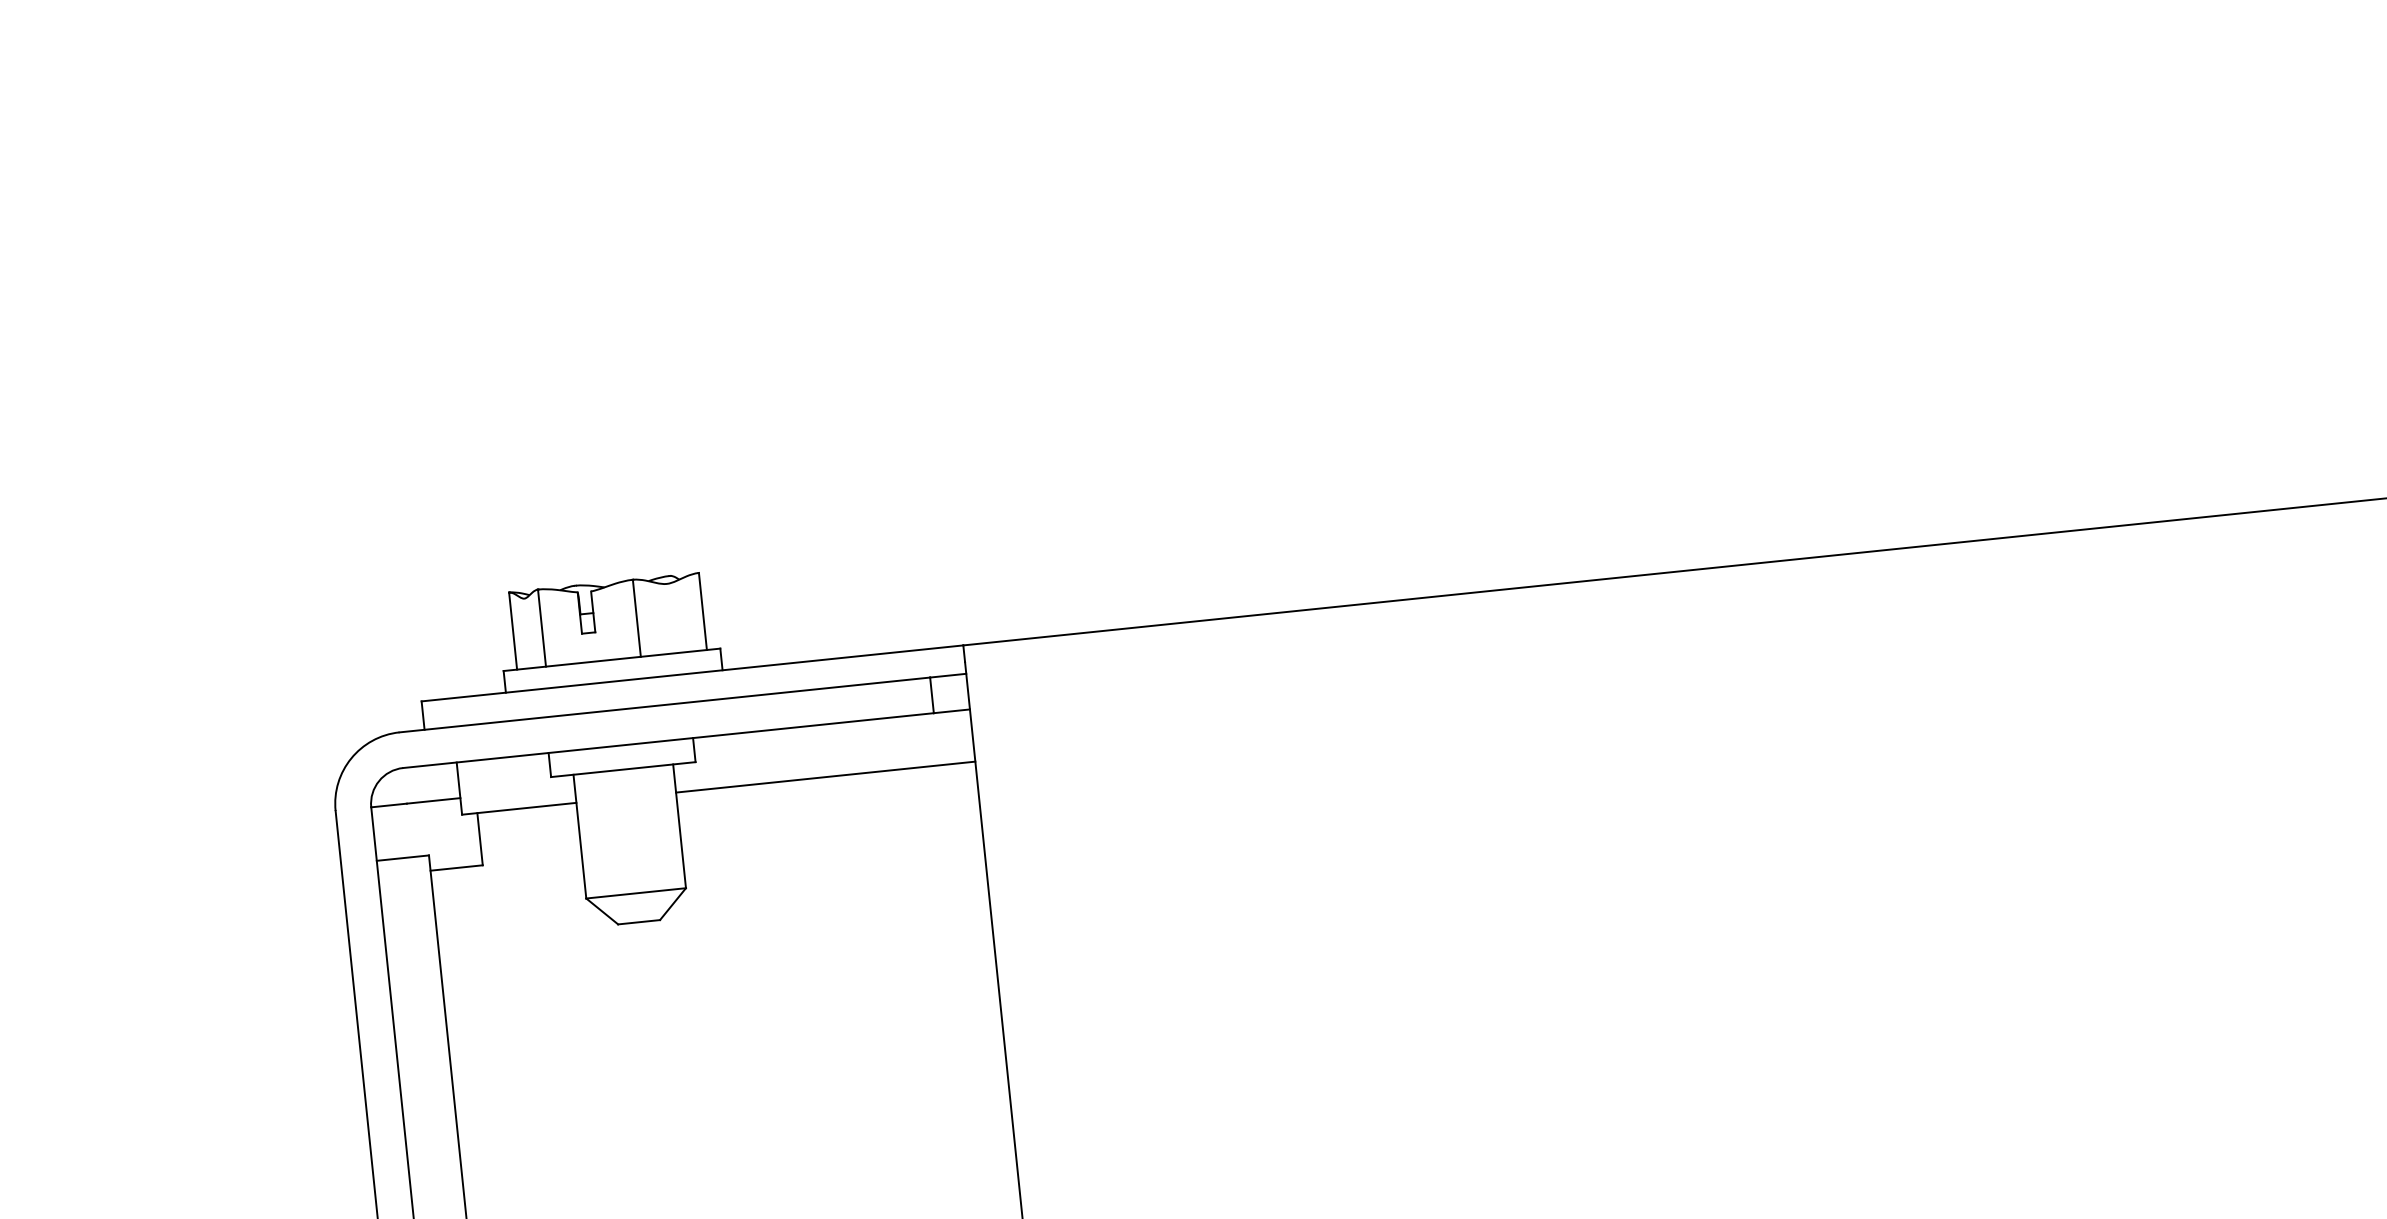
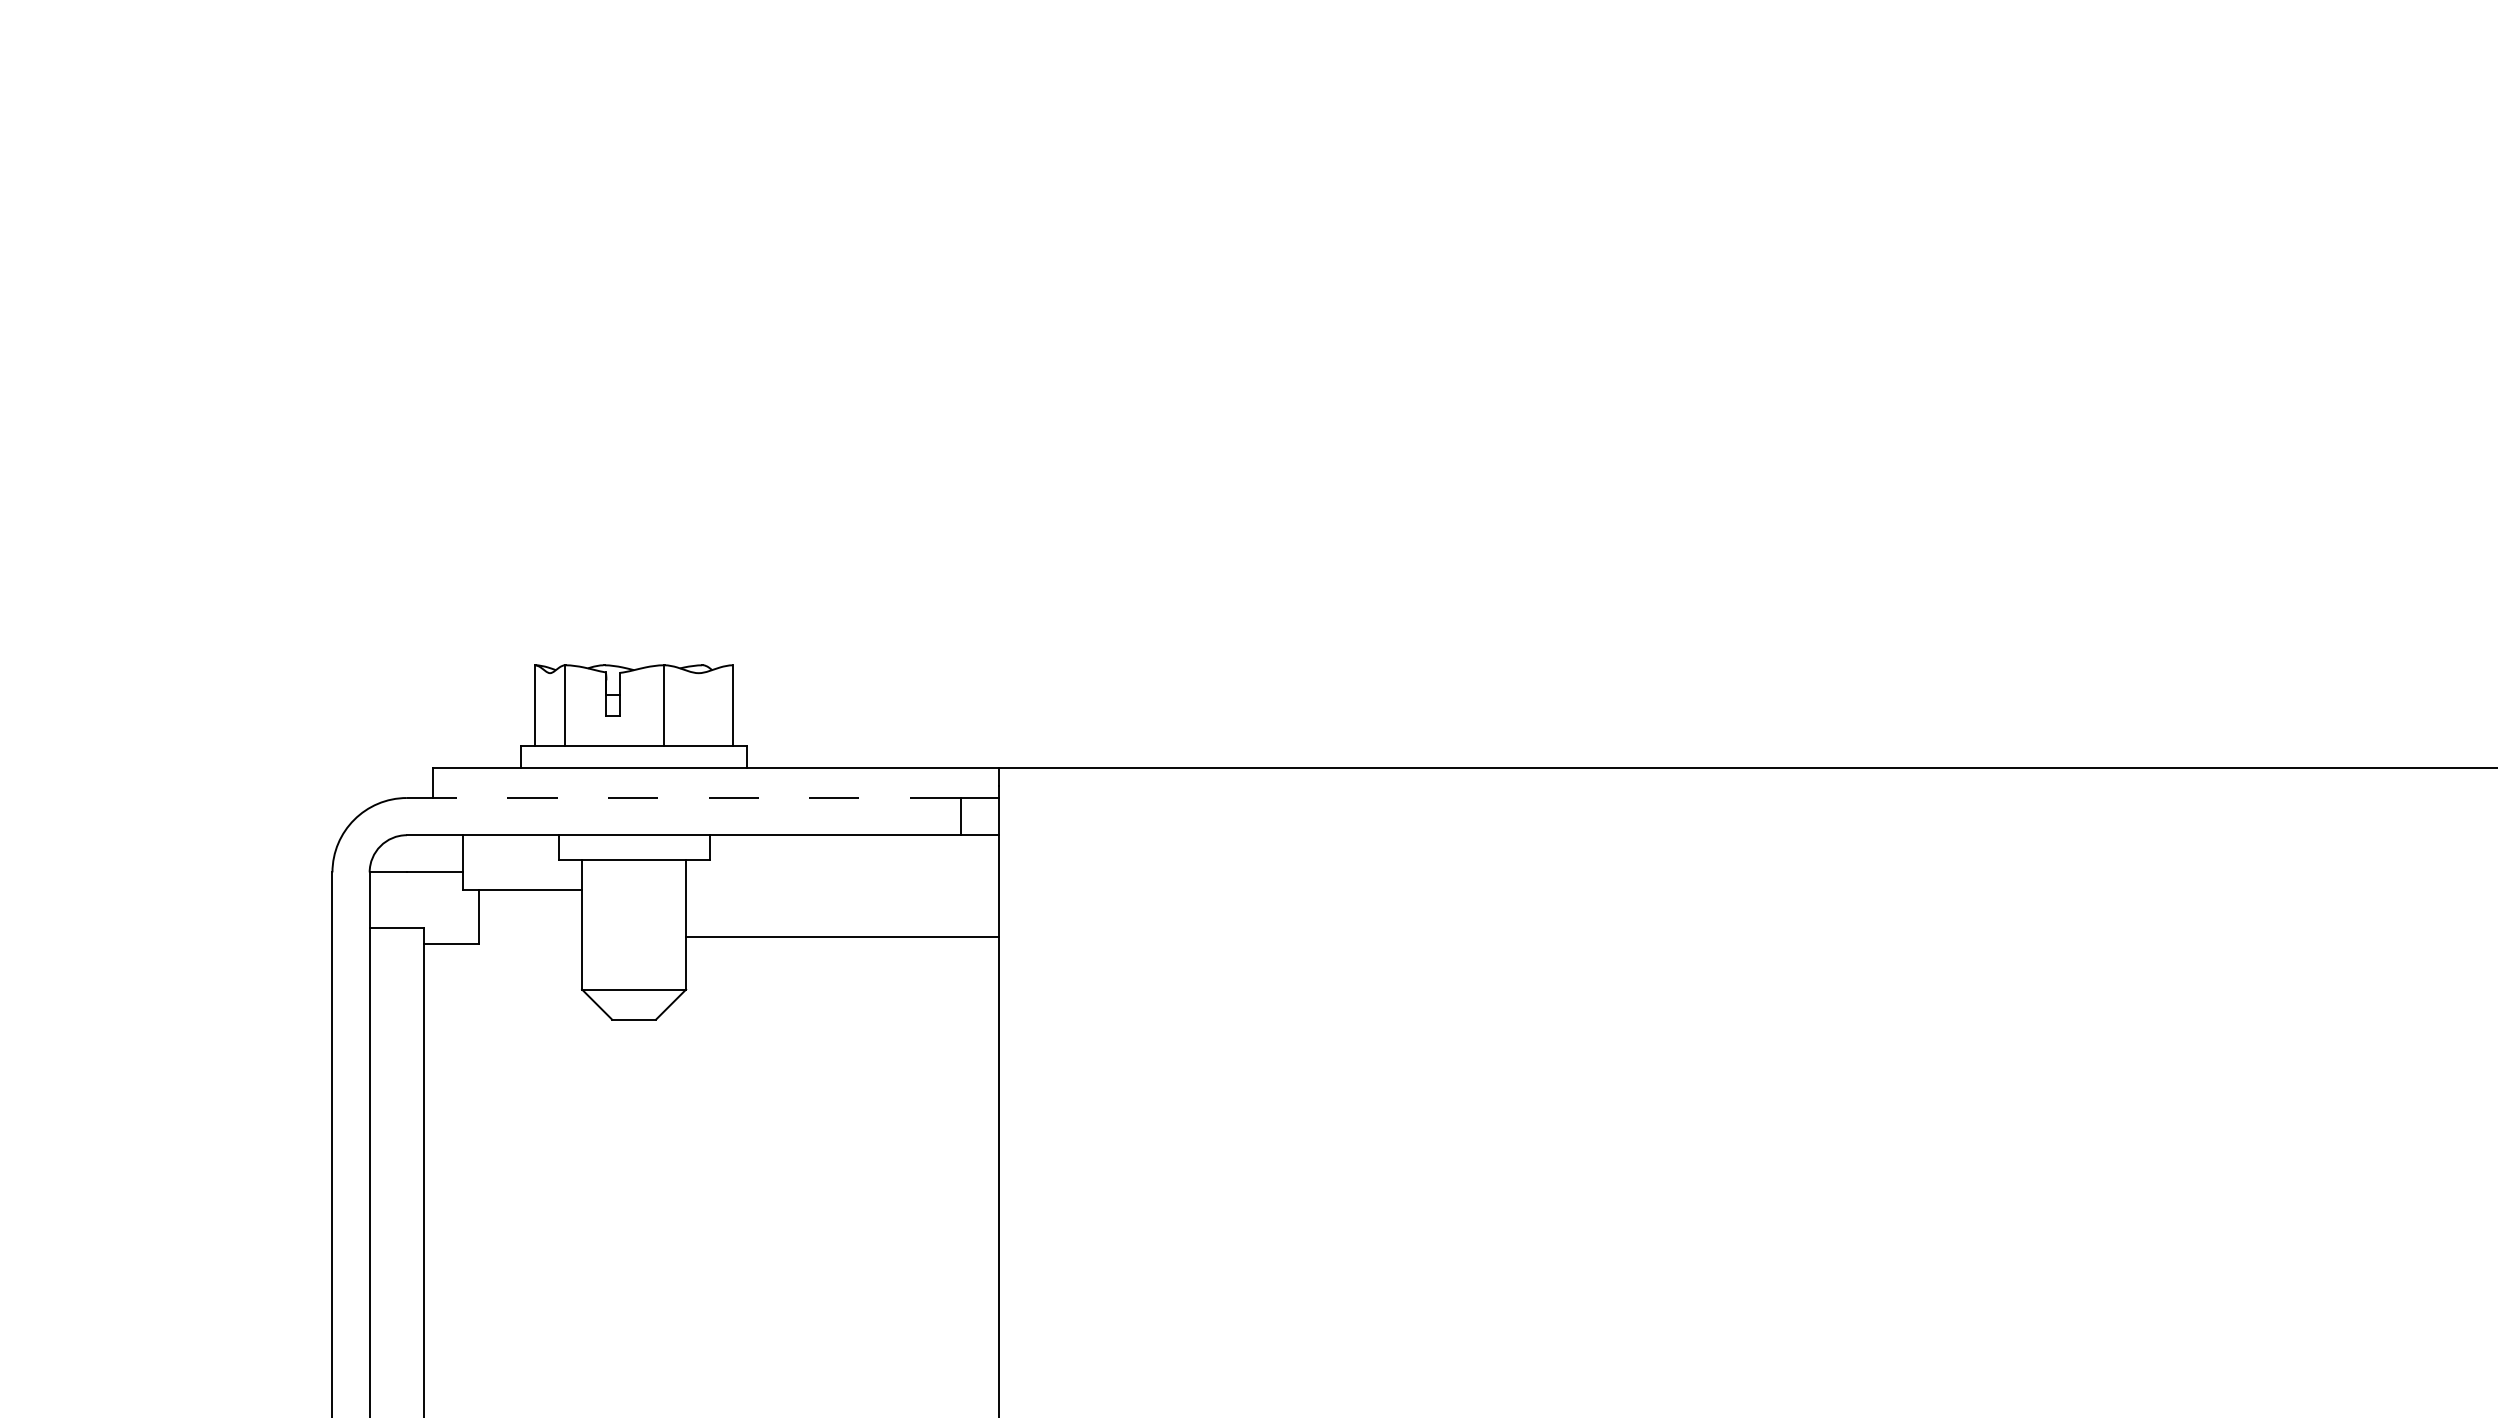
line: (665, 705) -> (684, 798), solid -> dashed
line: (825, 776) -> (842, 936), moved

